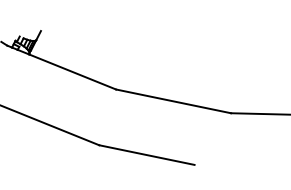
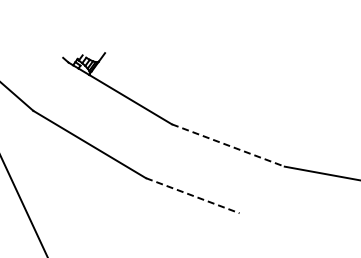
line: (173, 101) -> (228, 145), solid -> dashed
line: (146, 154) -> (192, 195), solid -> dashed

